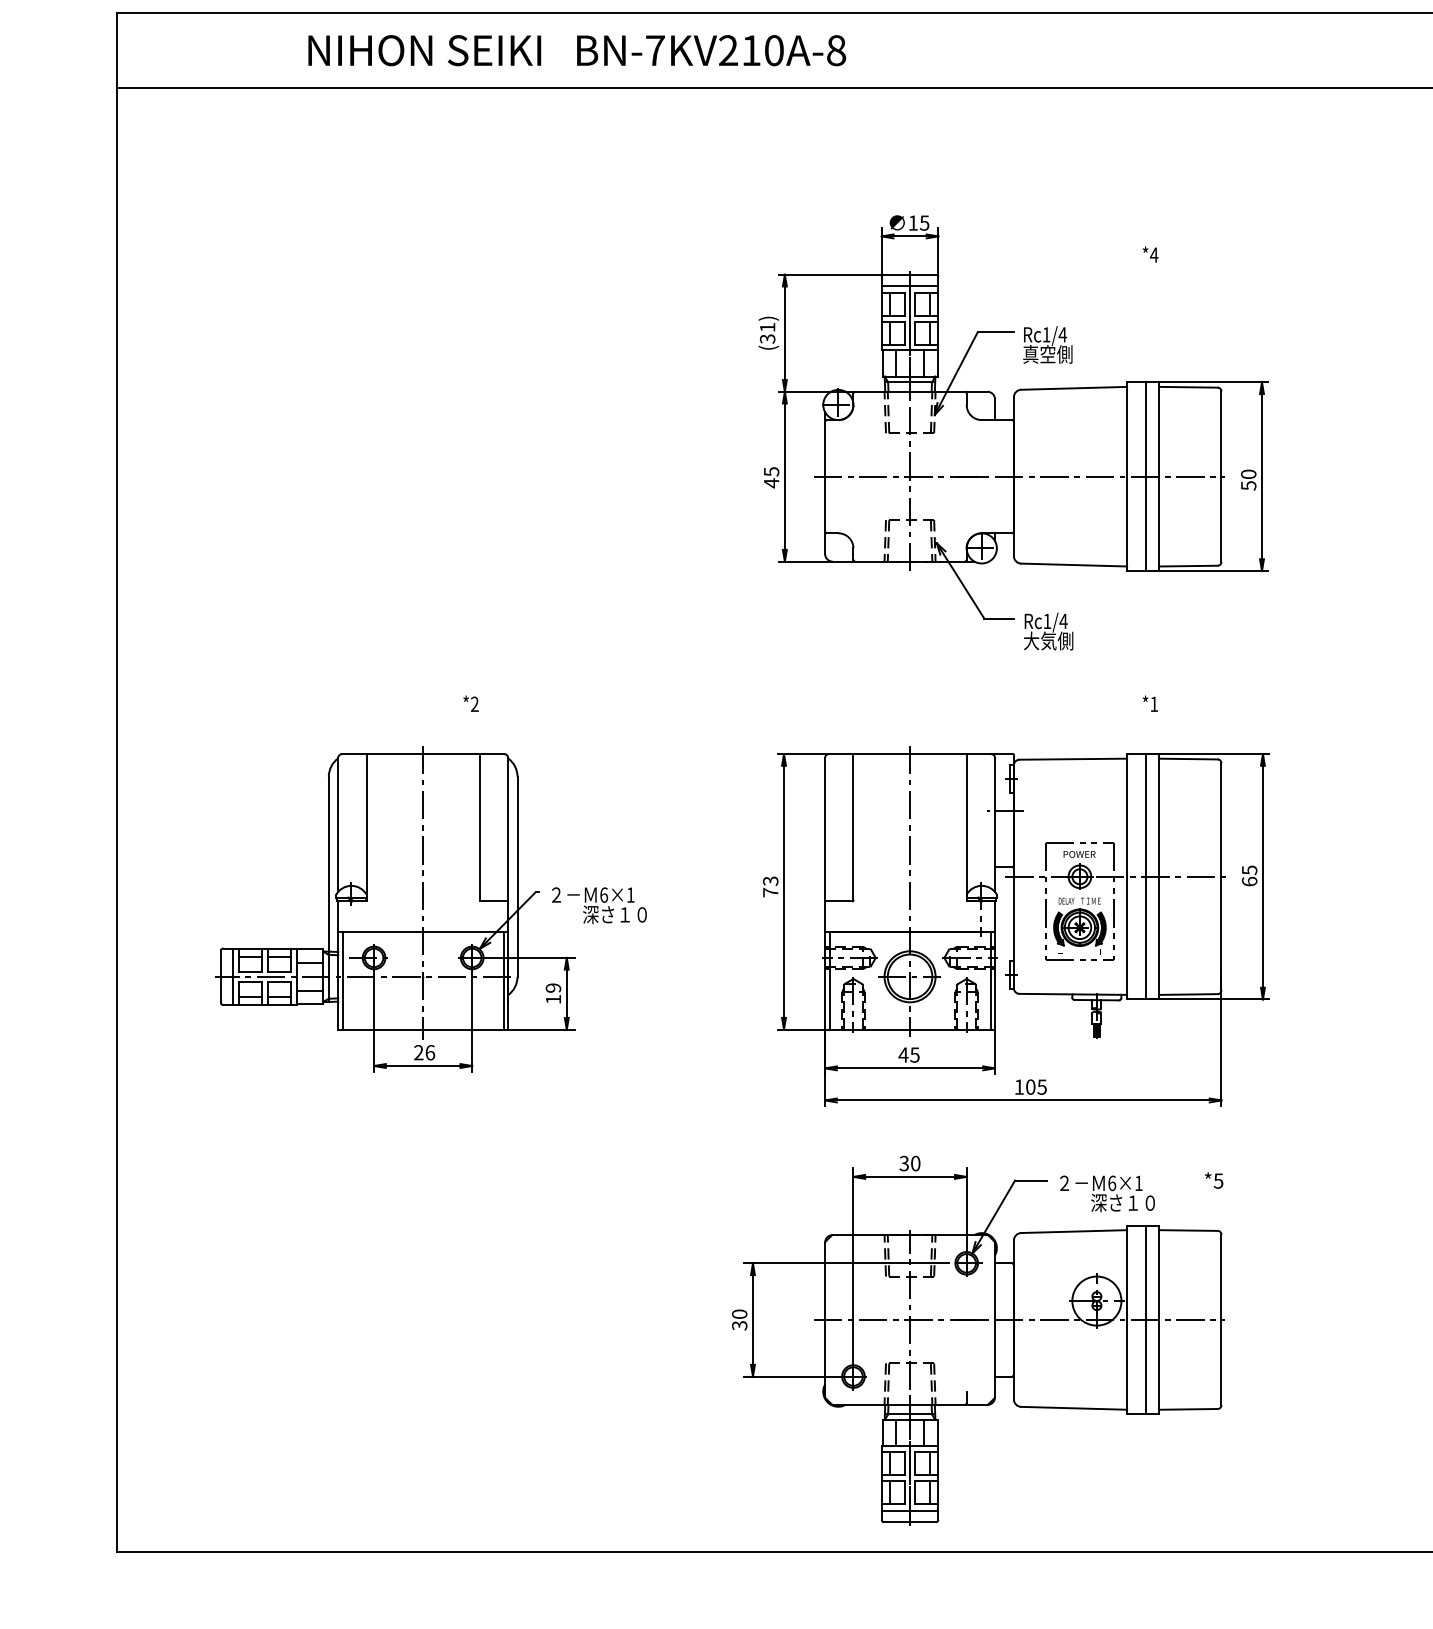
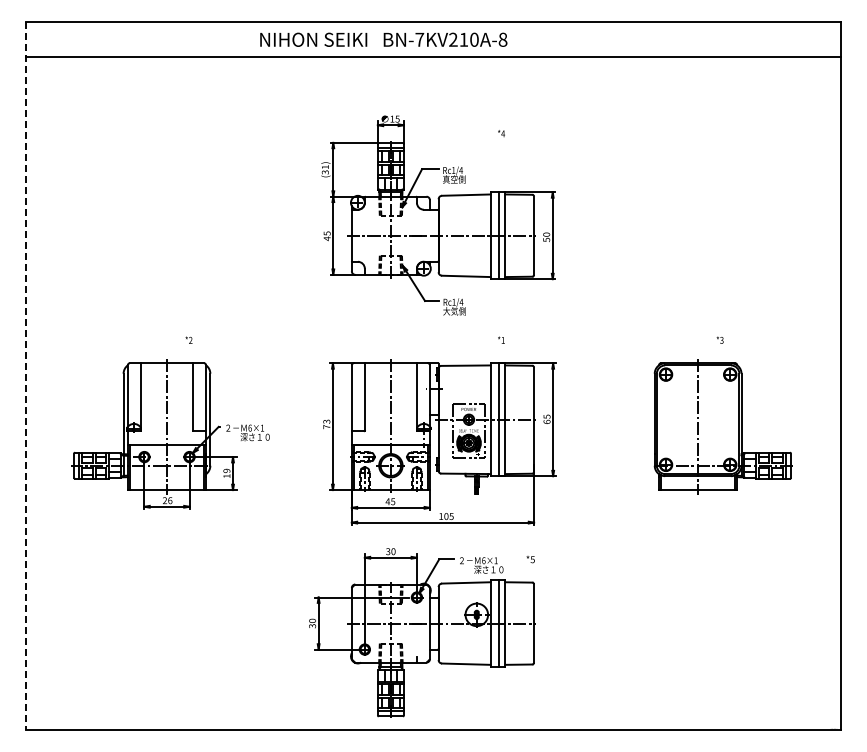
text: (576, 49) -> (383, 39), moved
line: (117, 782) -> (26, 376), solid -> dashed

